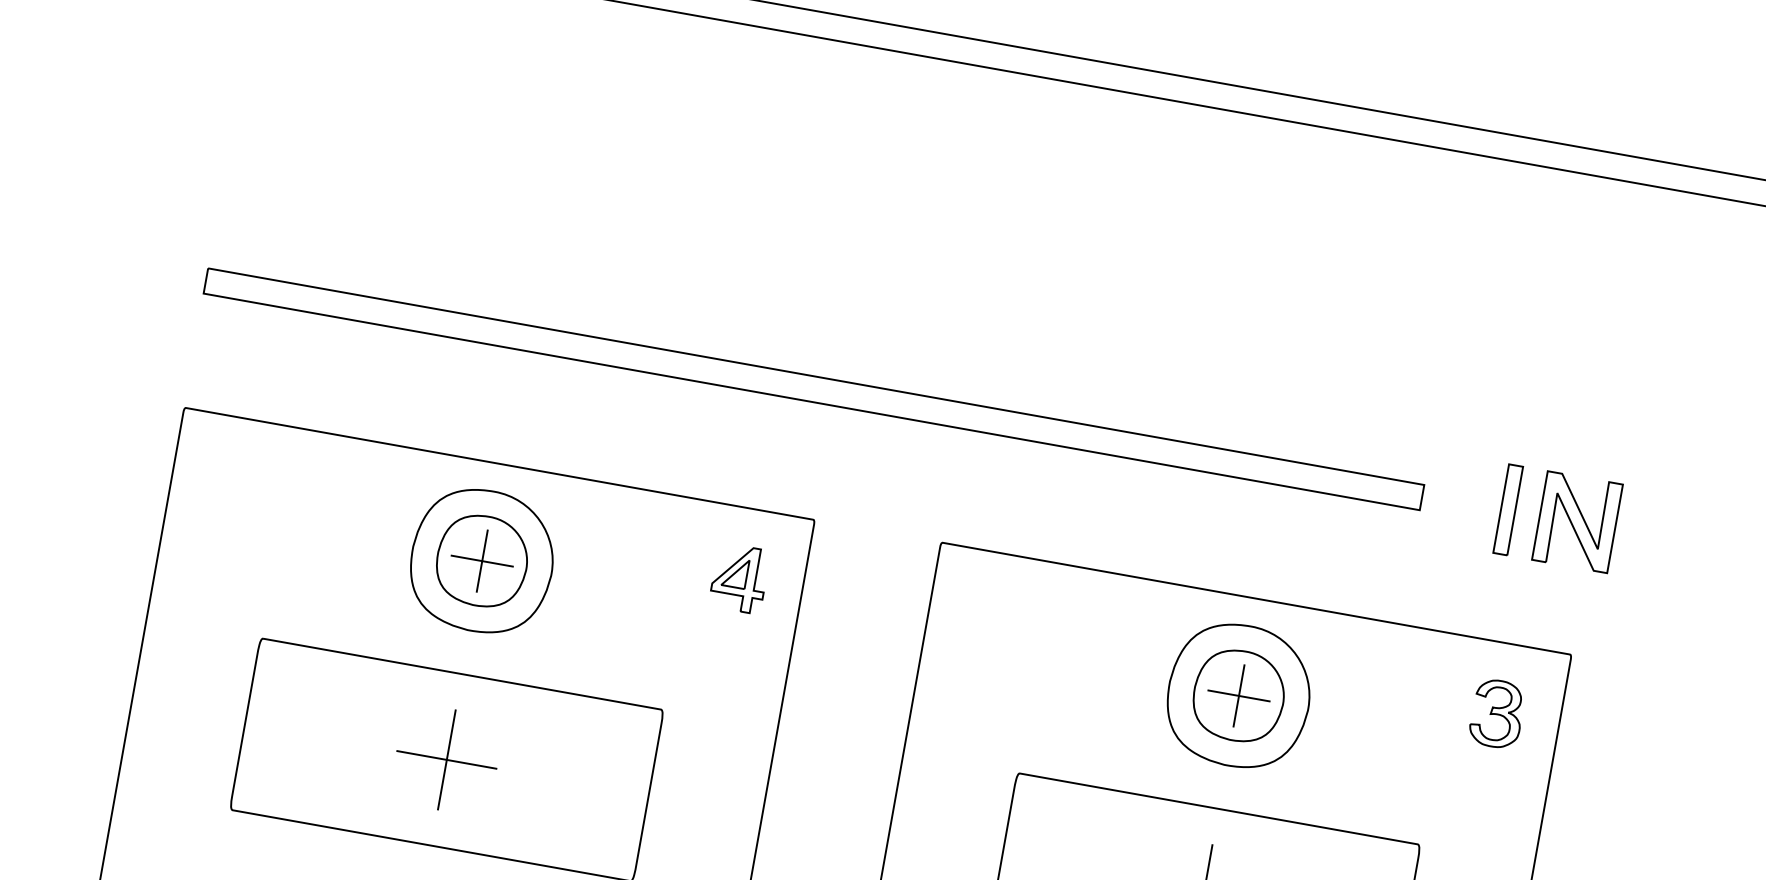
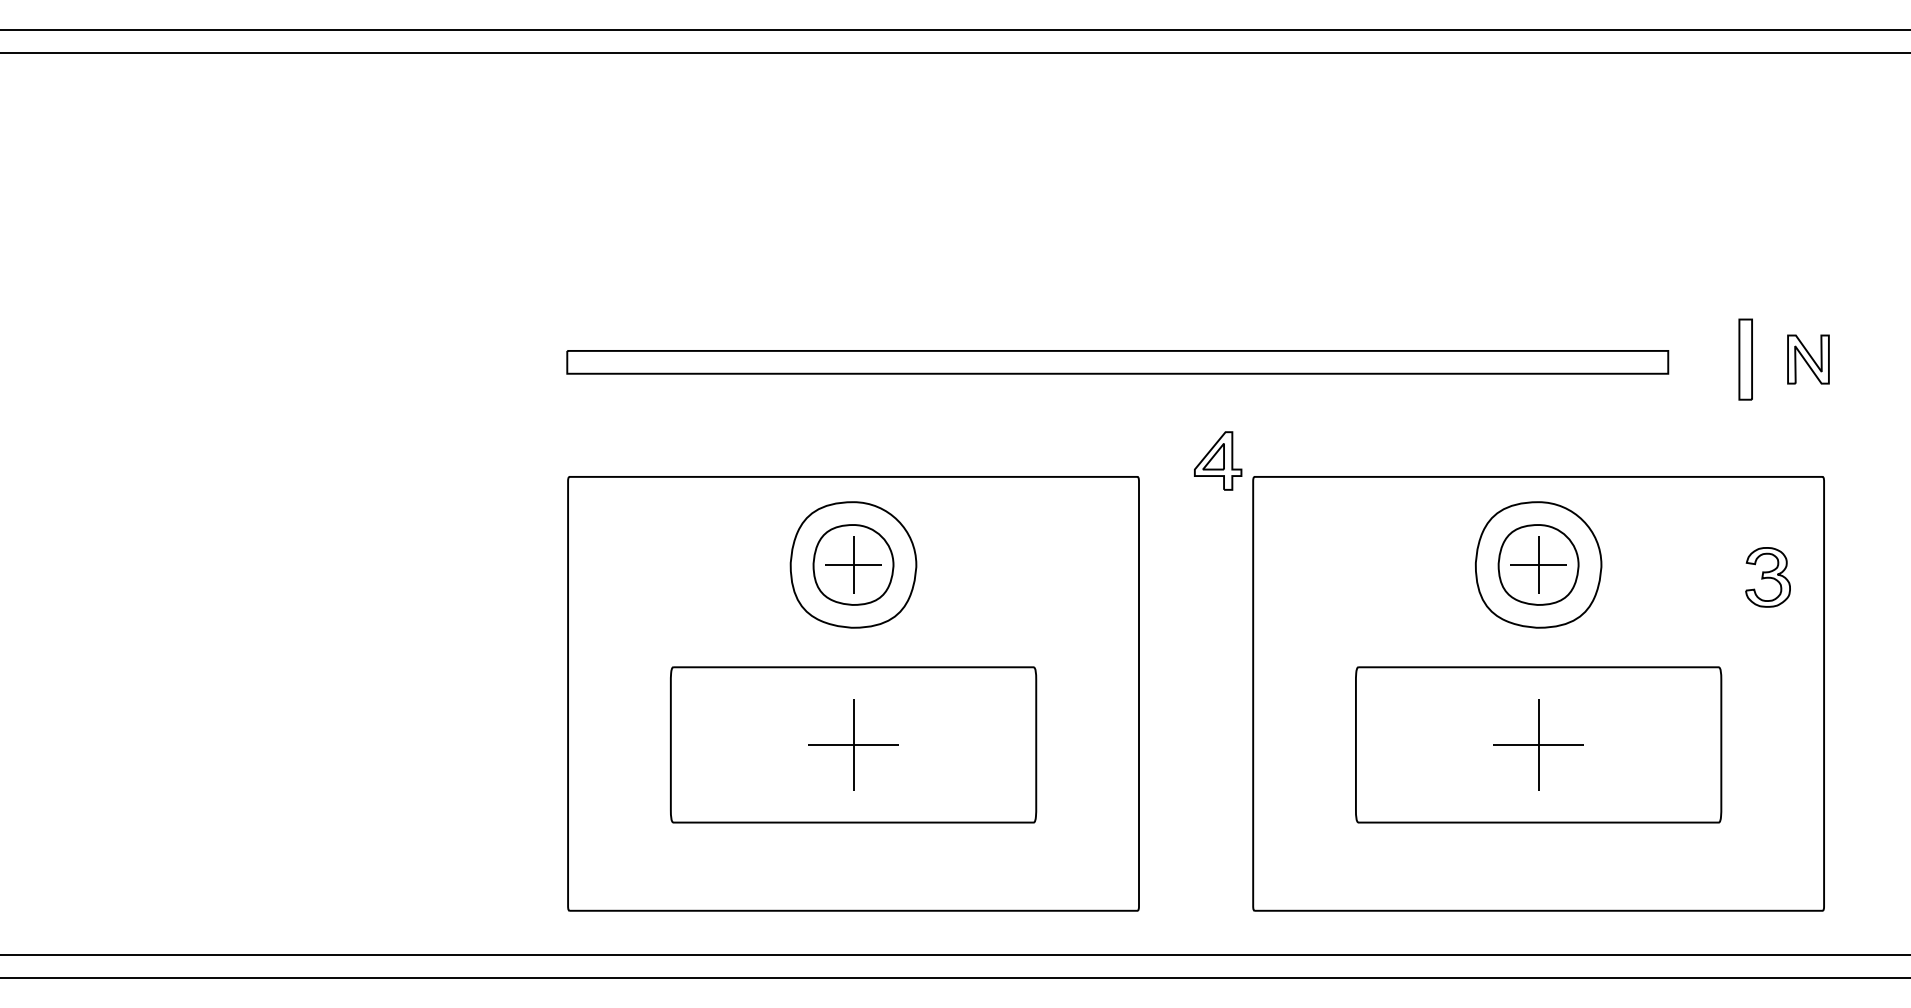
part: (1577, 522) -> (1808, 359), size x0.6
part: (740, 578) -> (1218, 460), moved
part: (1496, 713) -> (1767, 577), moved

